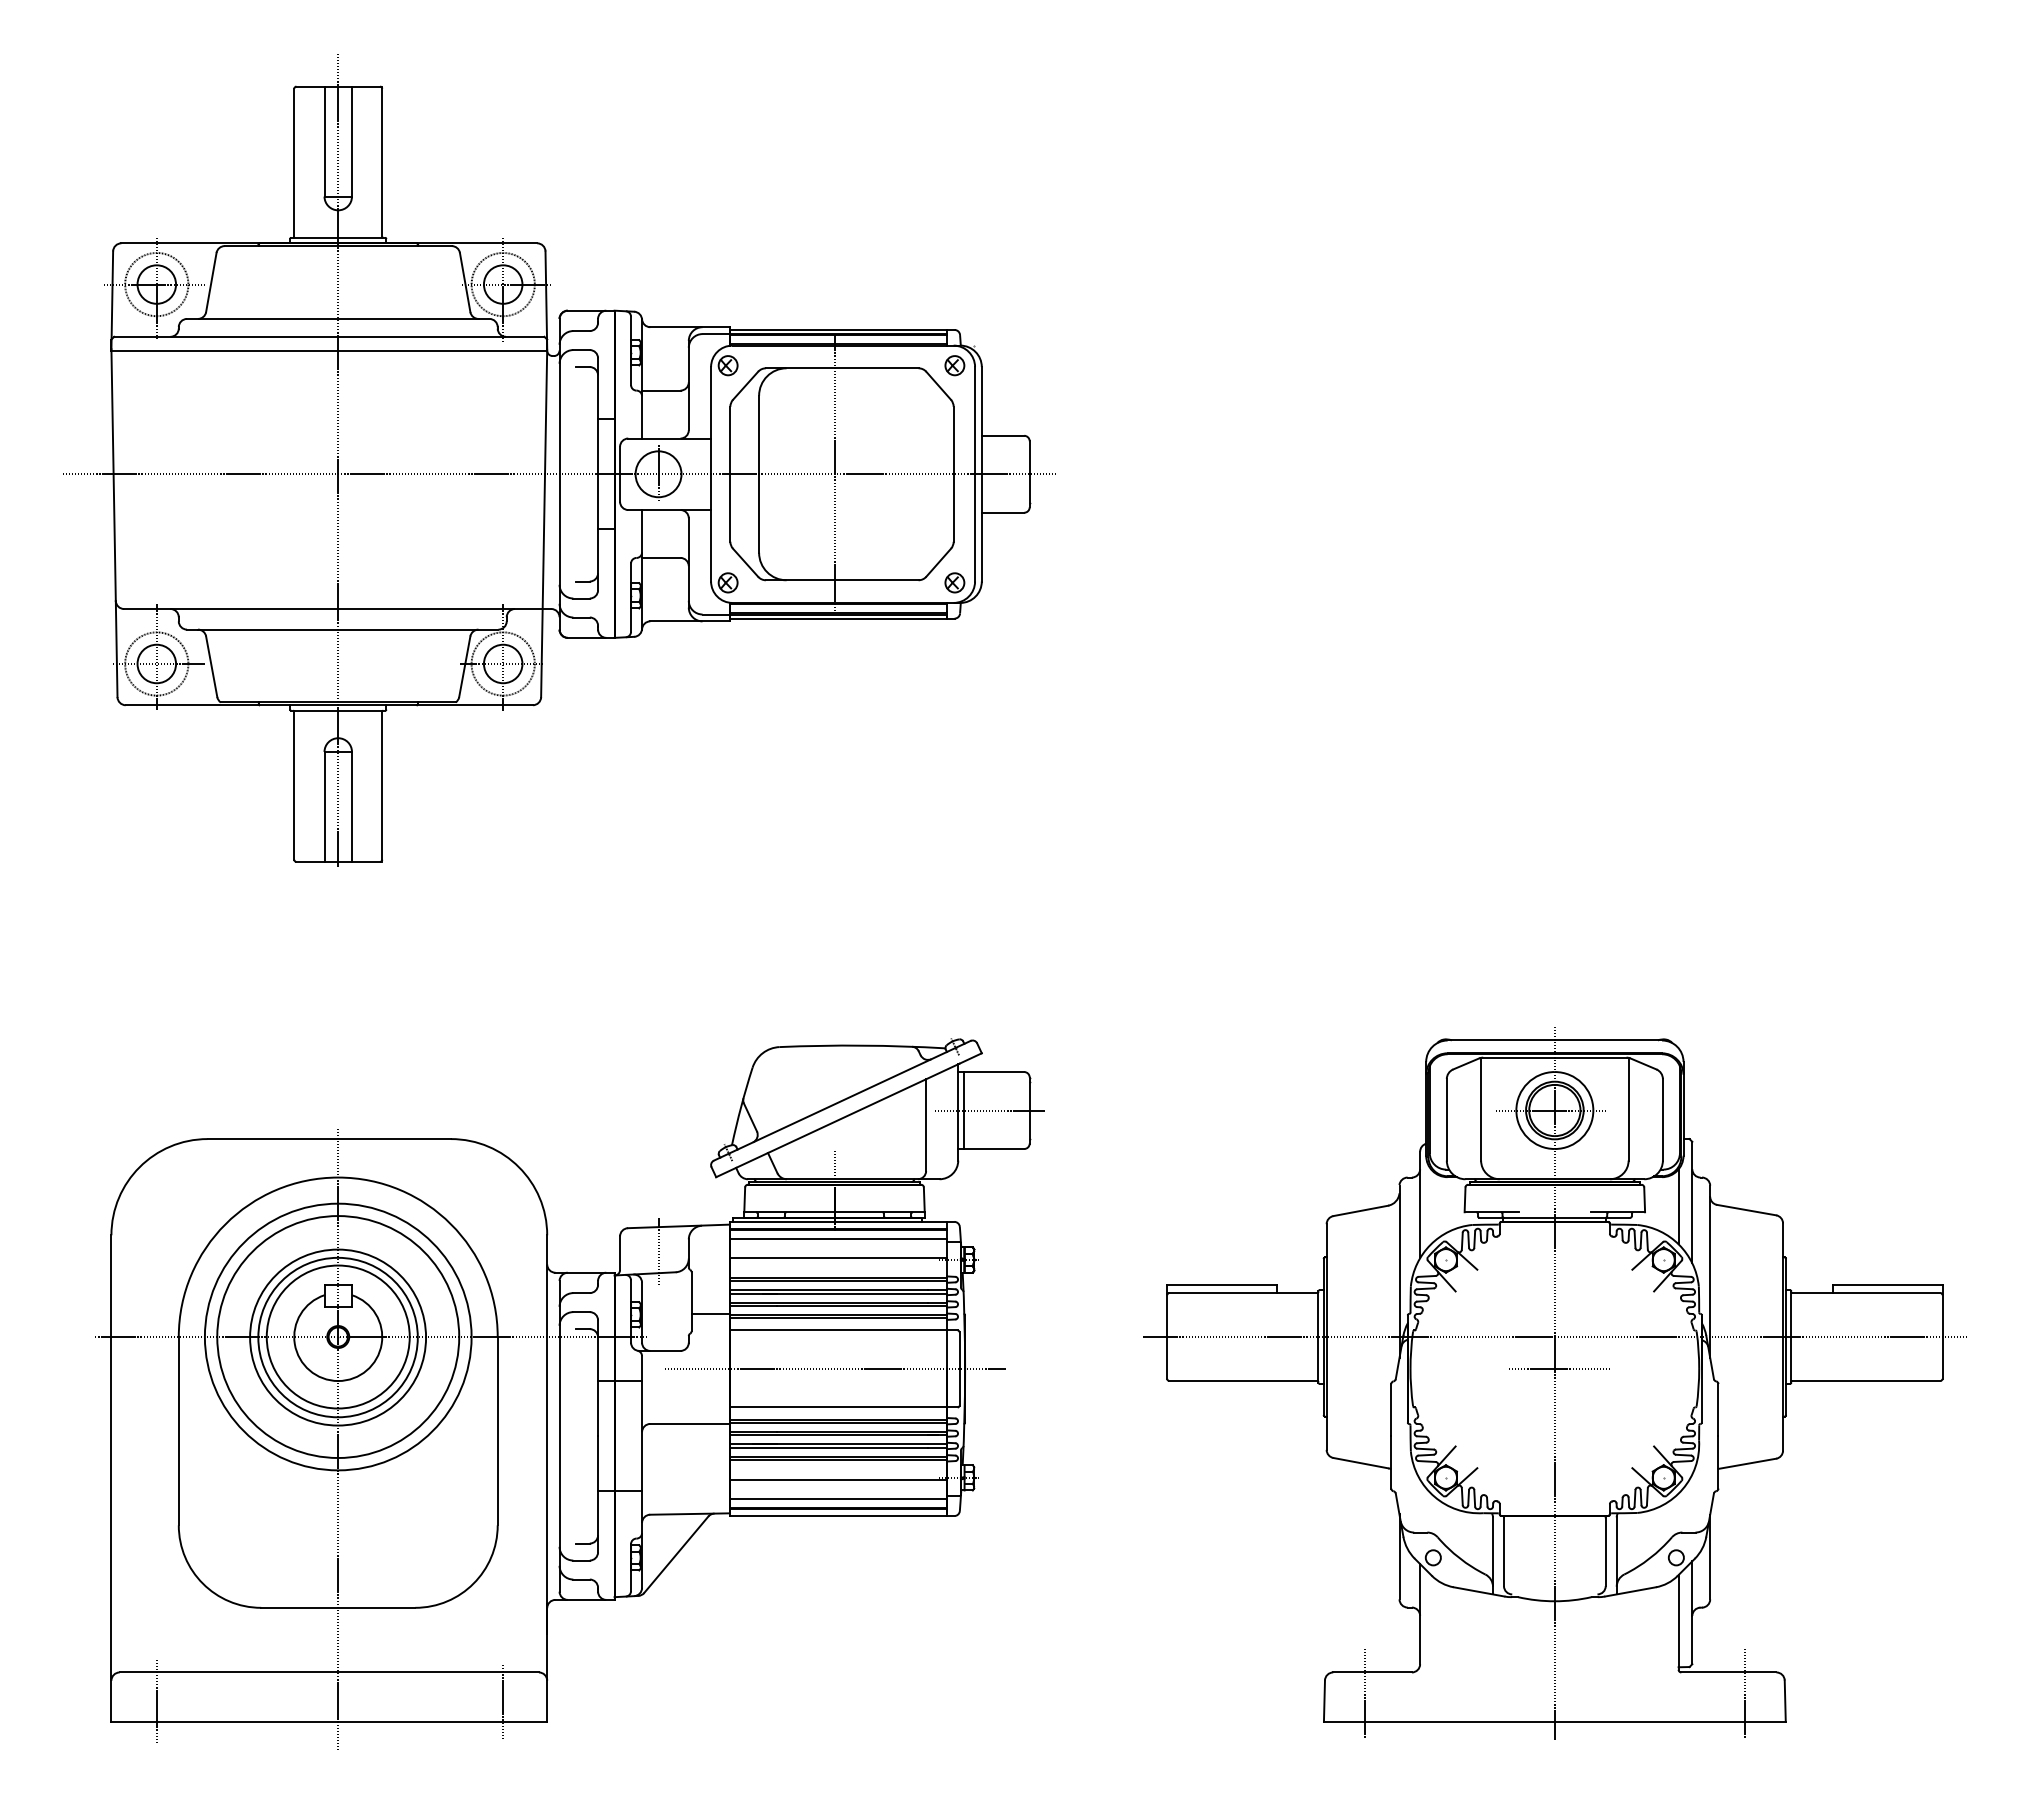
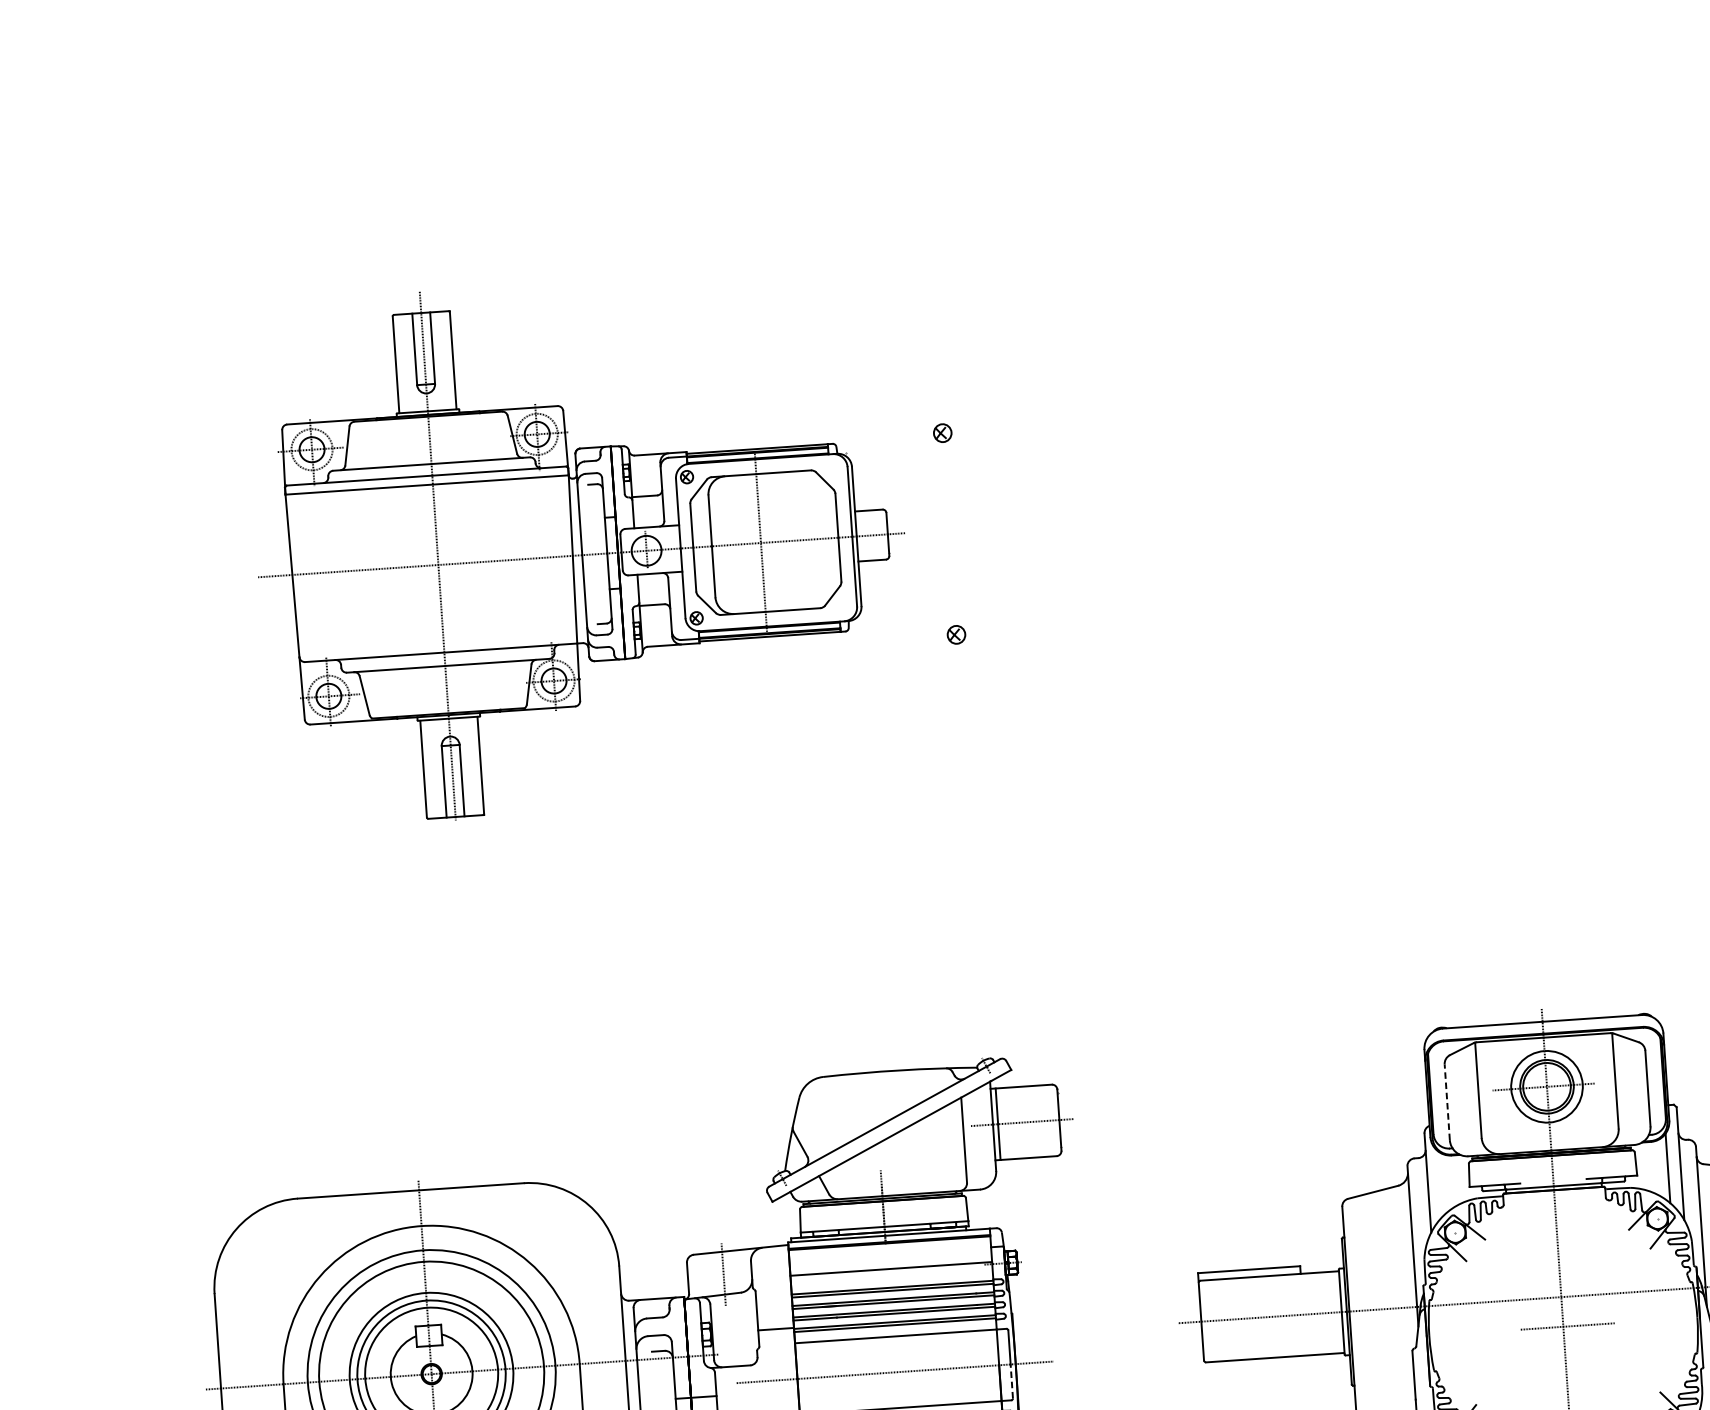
part: (559, 460) -> (581, 546), size x0.7
line: (1446, 1119) -> (1446, 1102), solid -> dashed
line: (838, 1238) -> (889, 1251), removed
line: (959, 1386) -> (1011, 1380), solid -> dashed

